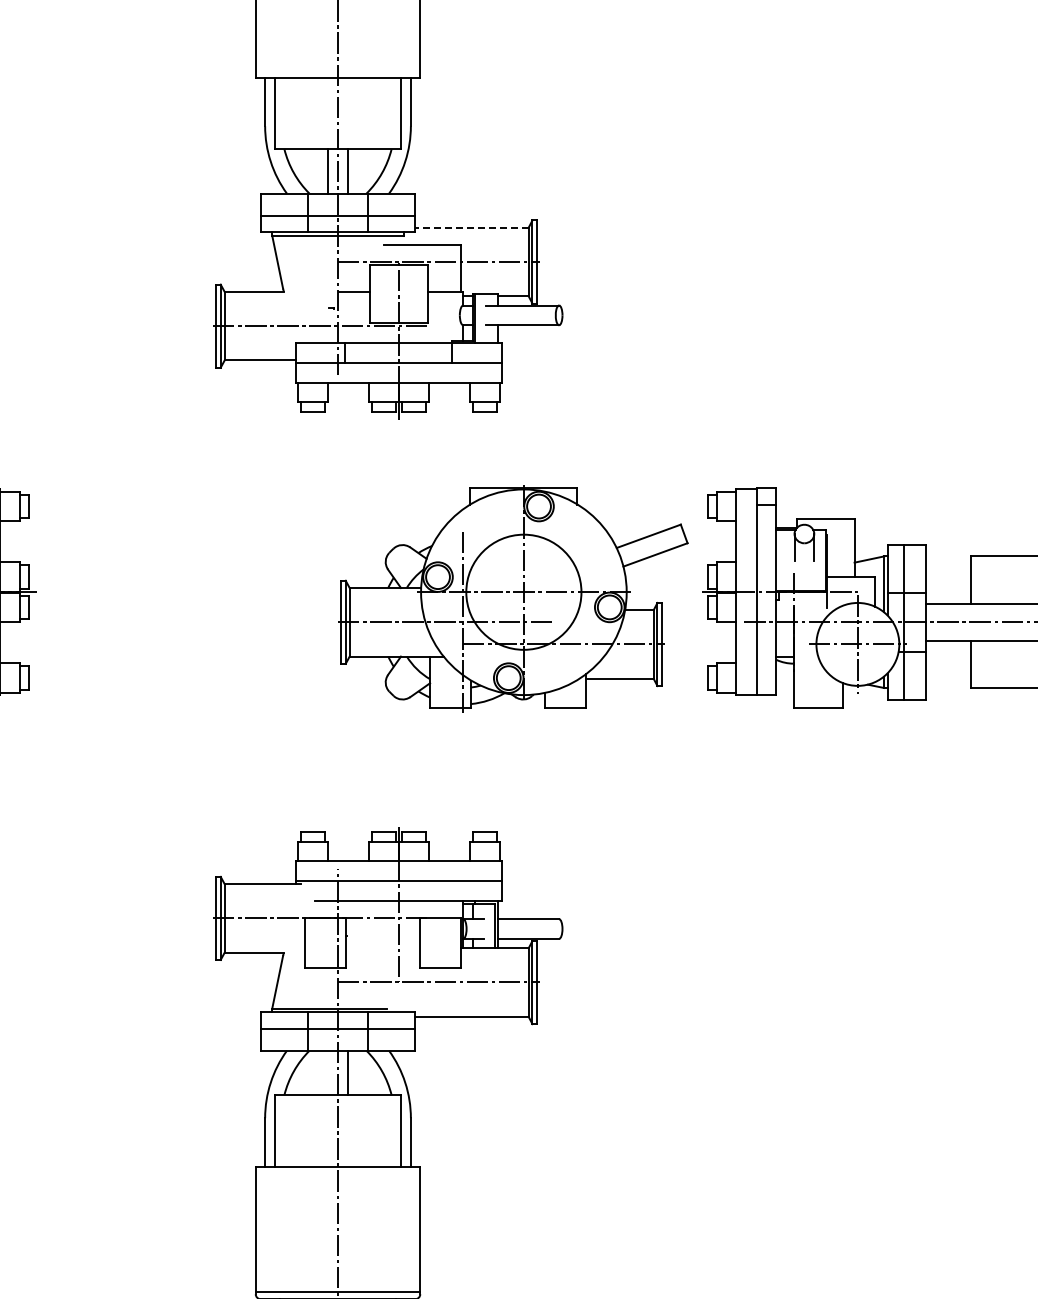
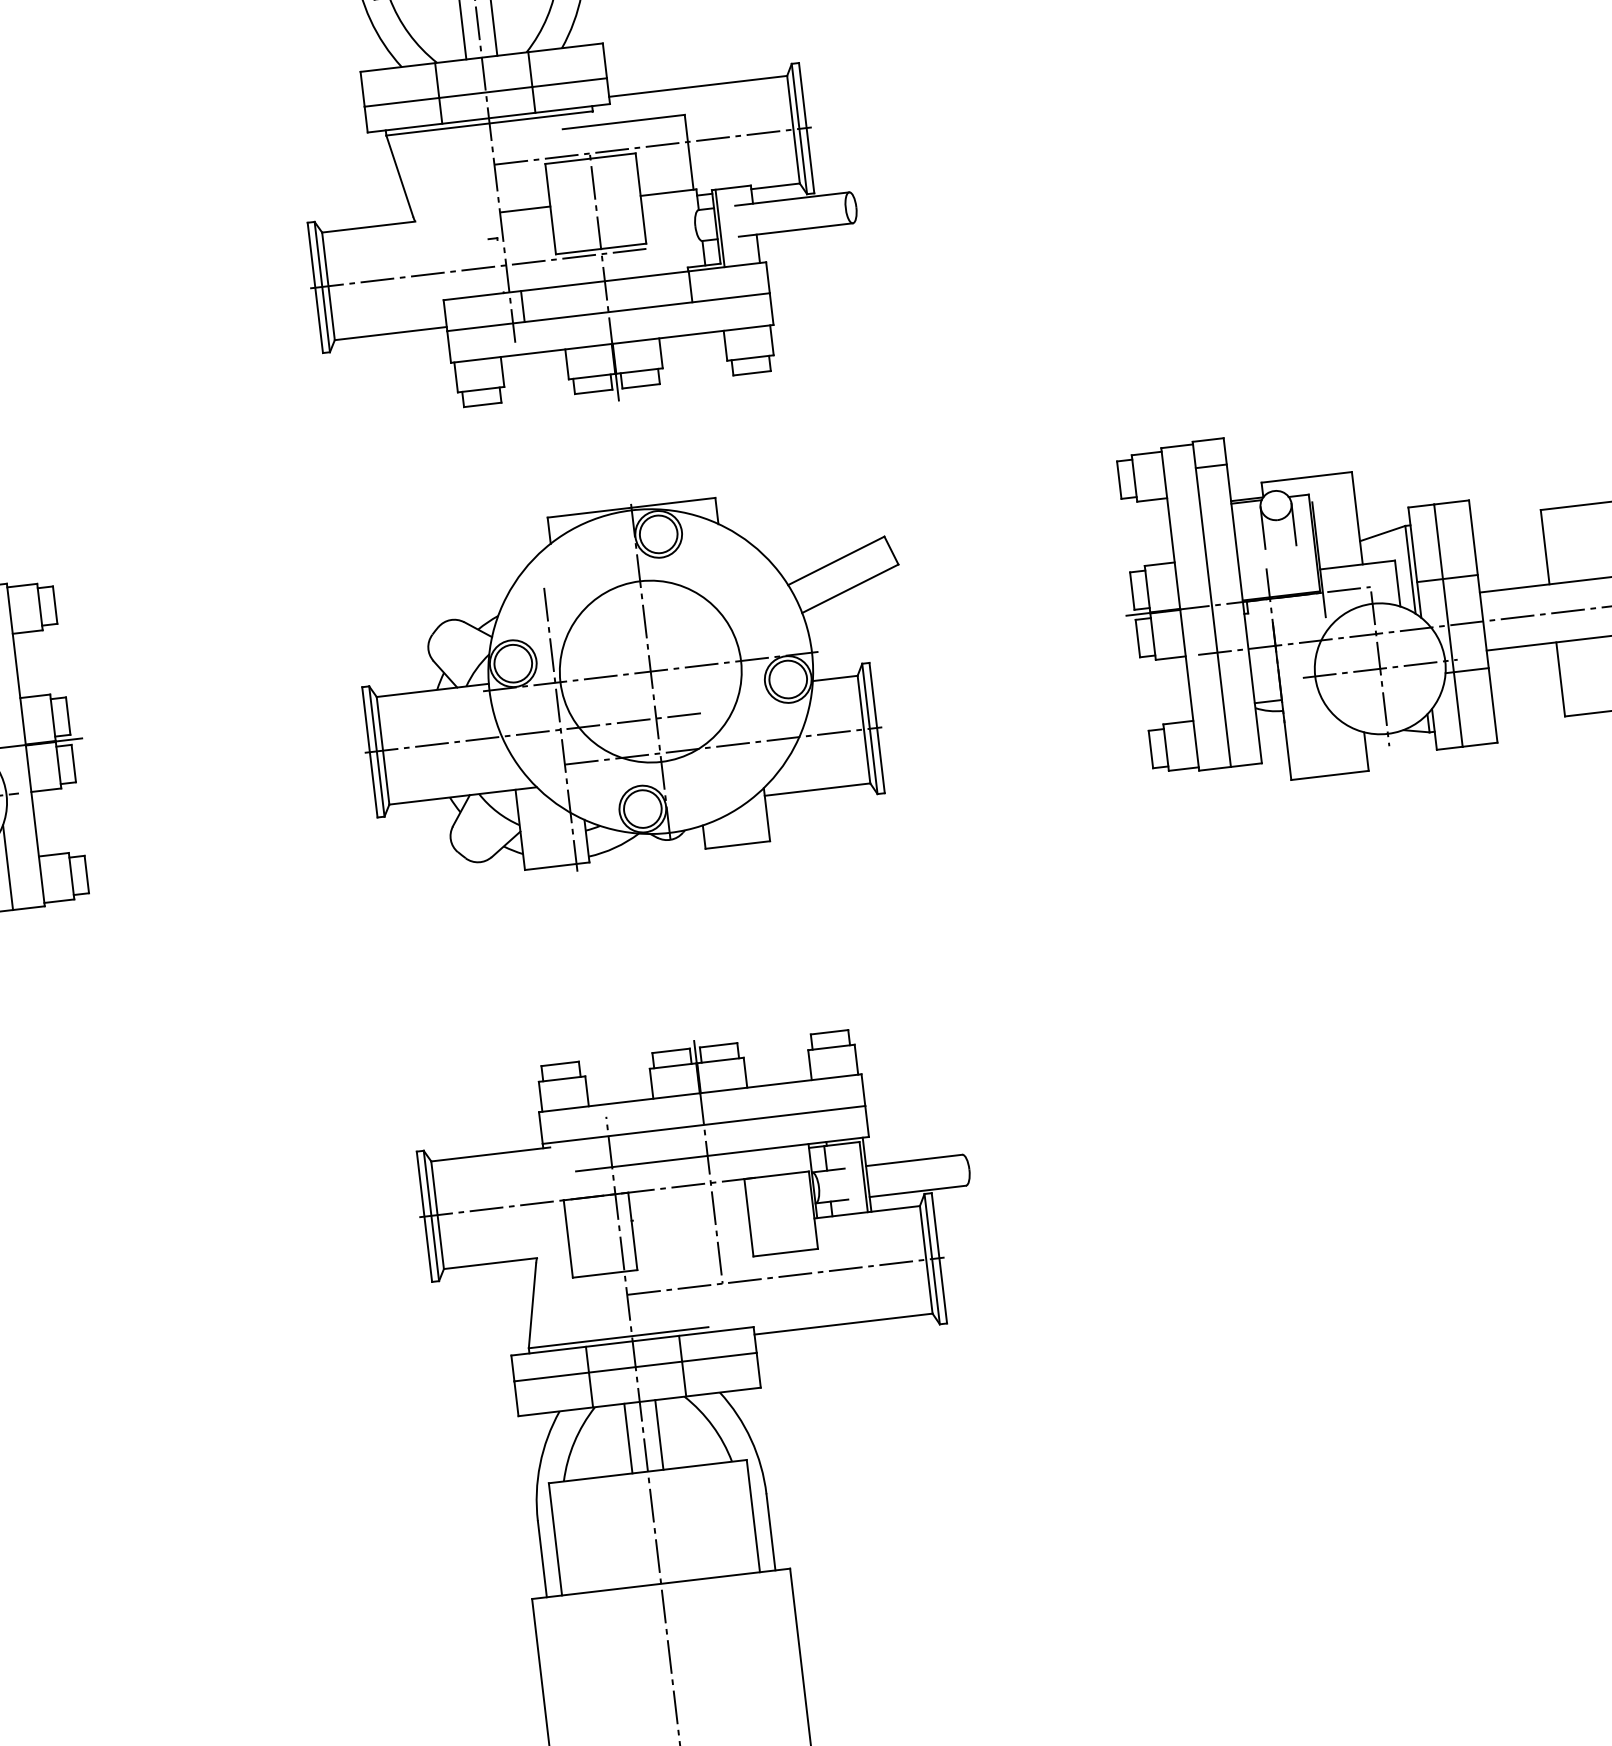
line: (471, 227) -> (697, 86), dashed -> solid
part: (513, 598) -> (635, 683), moved
line: (328, 1072) -> (628, 1437), added

